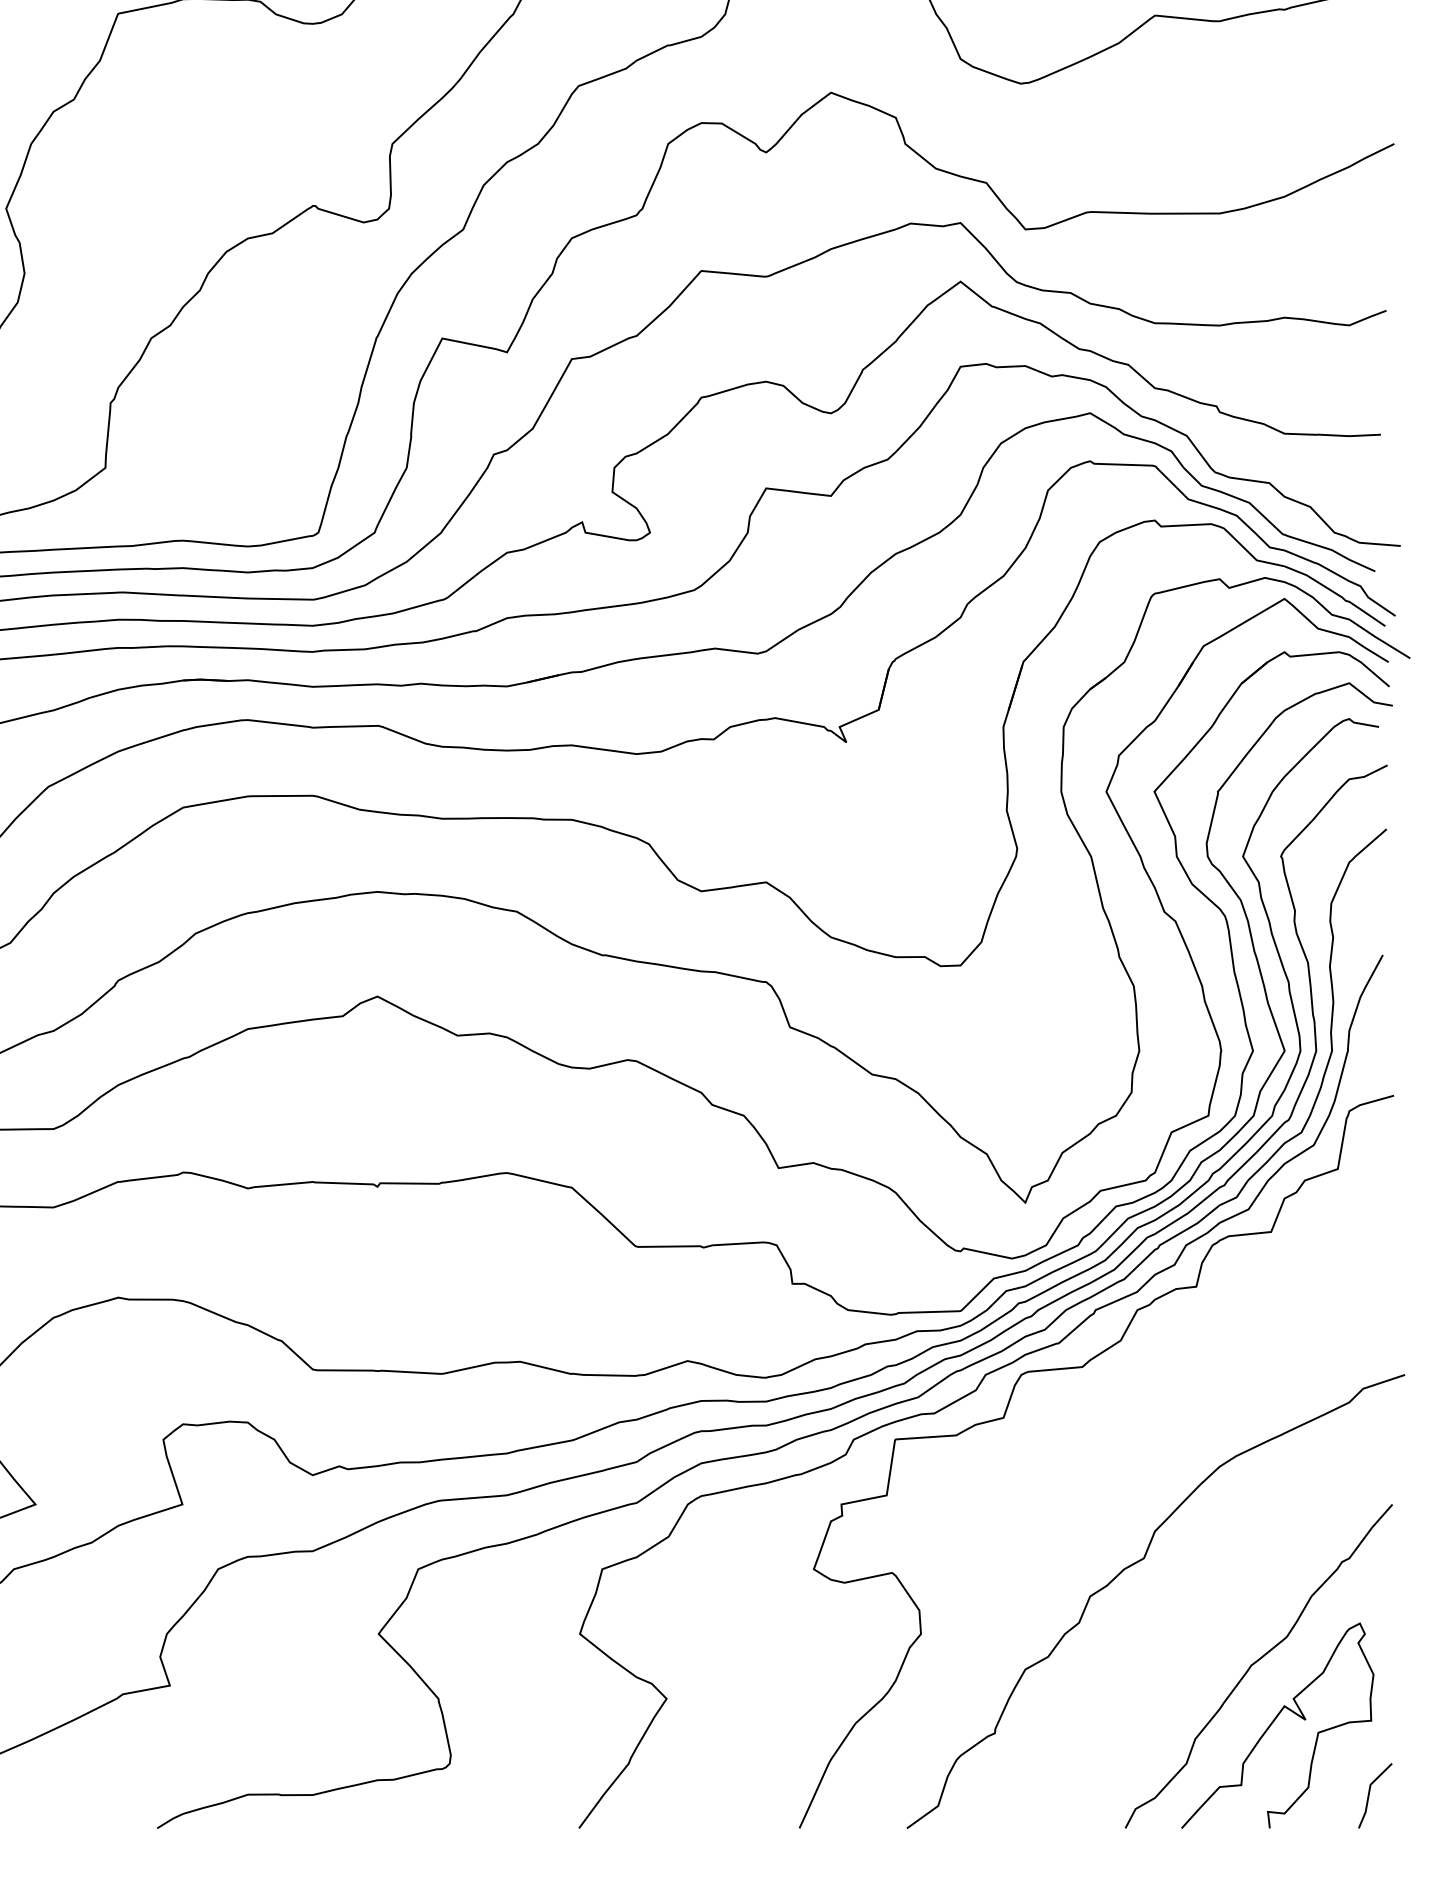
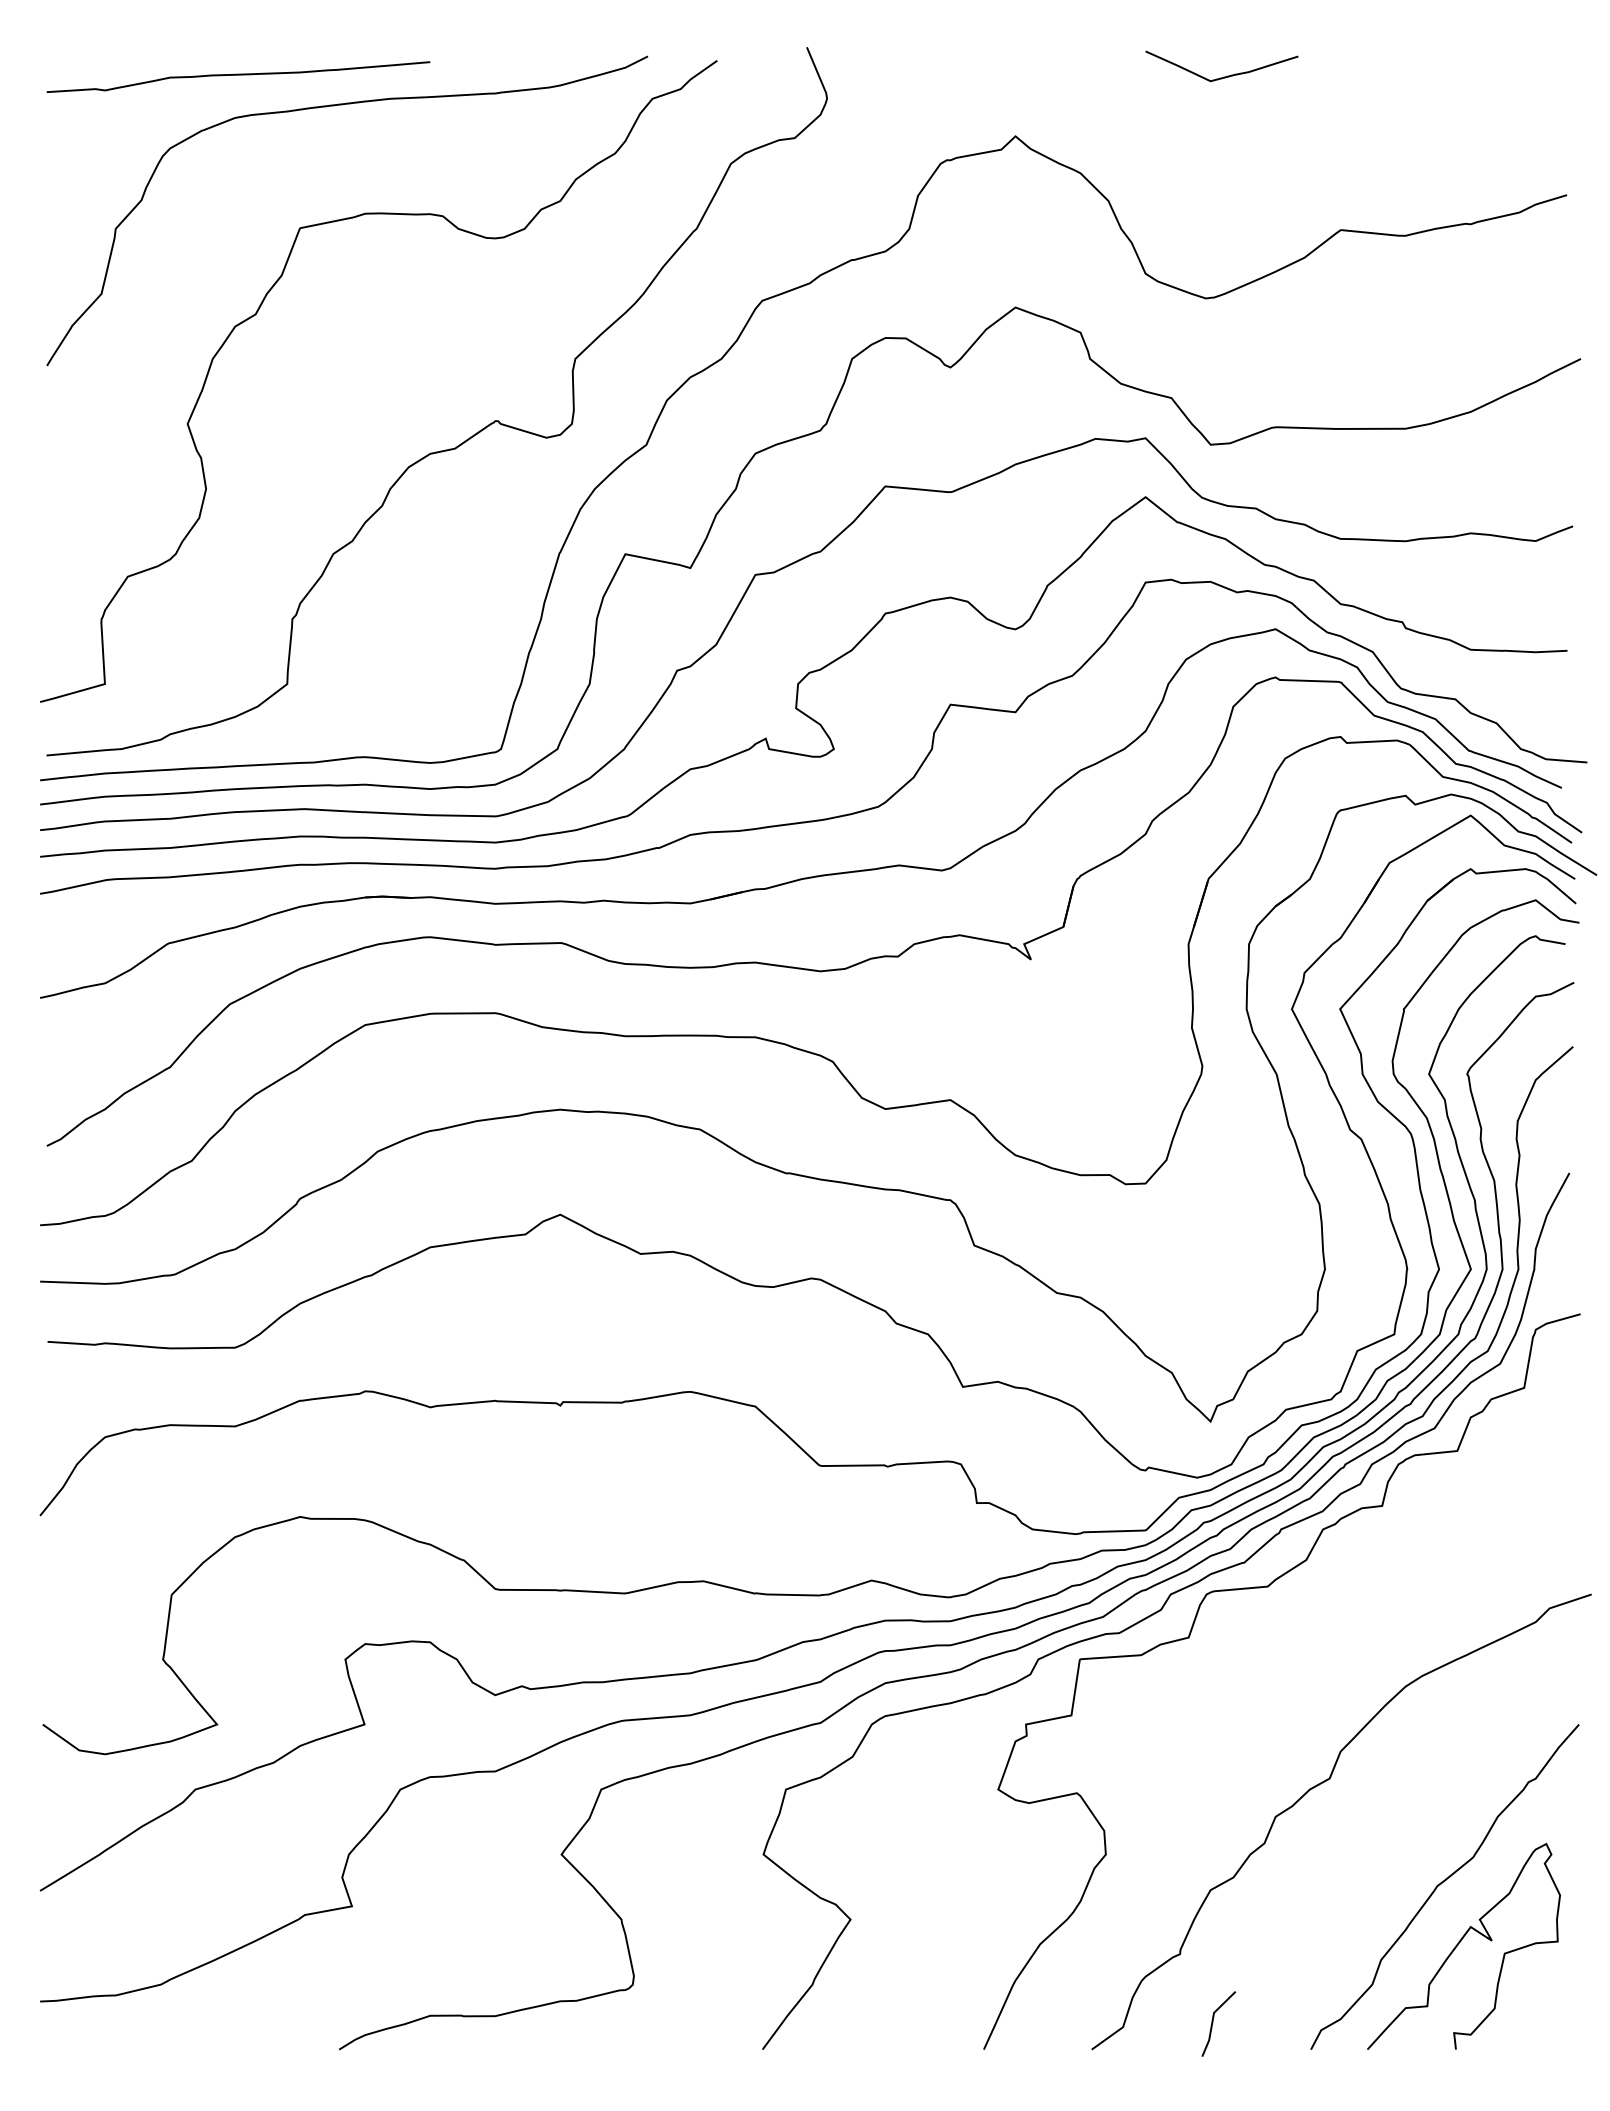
line: (1369, 1795) -> (1213, 2023), moved

